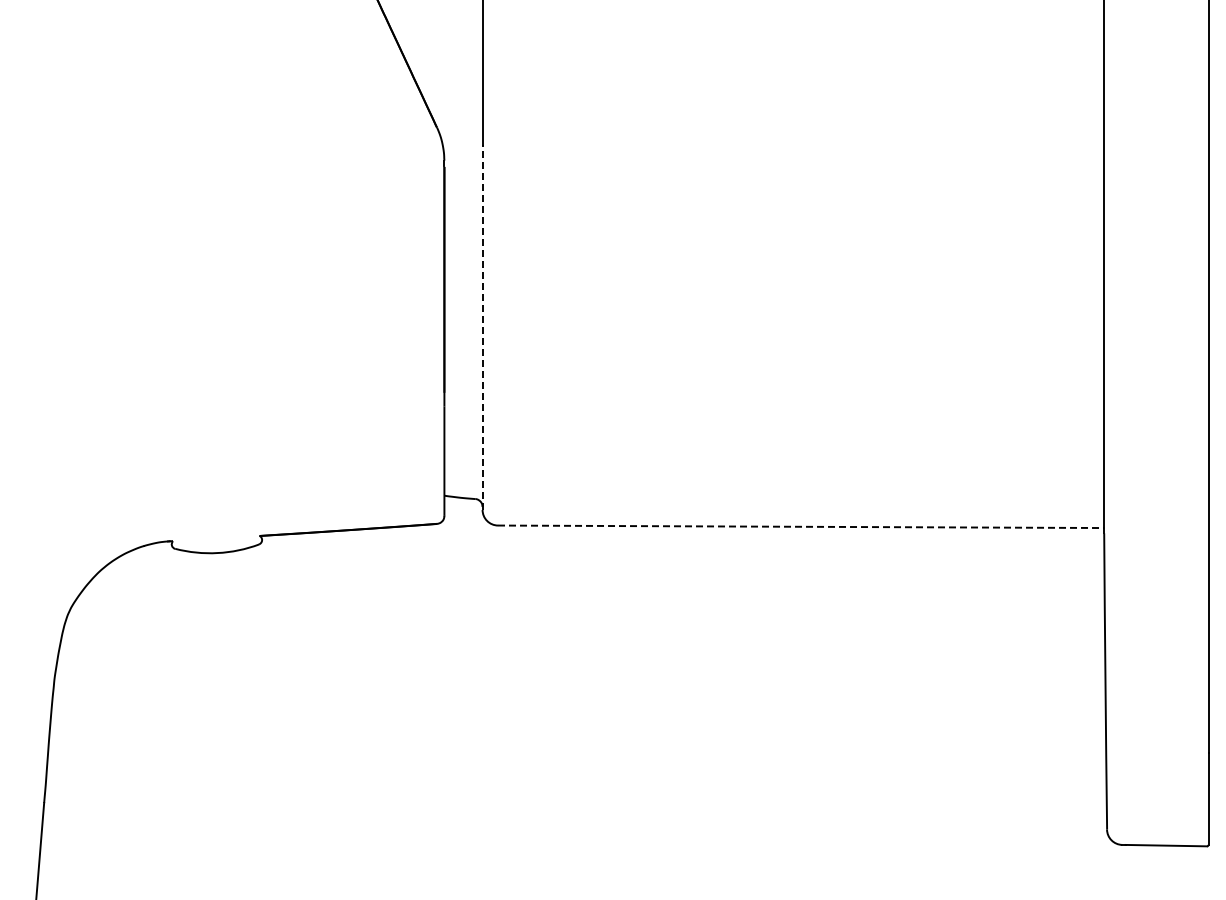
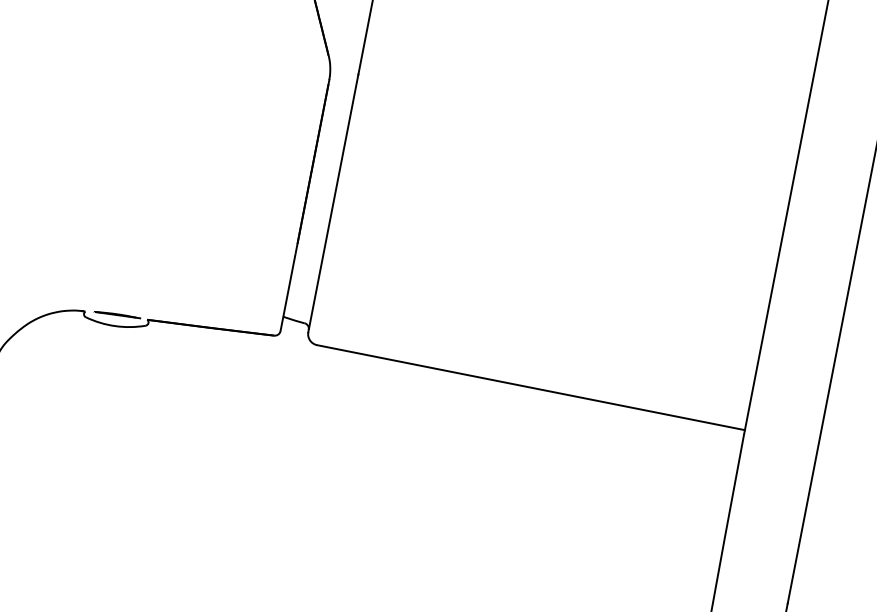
line: (482, 327) -> (333, 203), dashed -> solid
line: (801, 526) -> (531, 387), dashed -> solid
line: (217, 537) -> (117, 315), added

